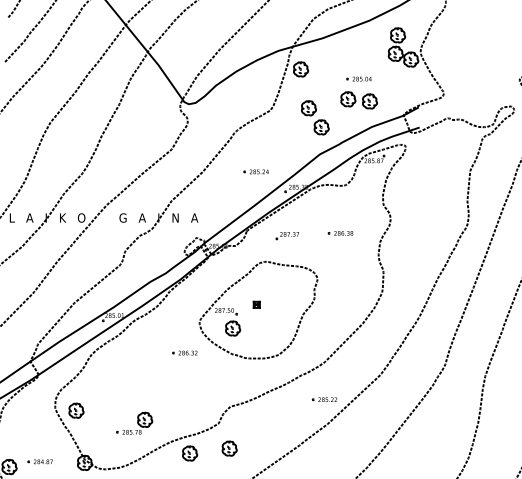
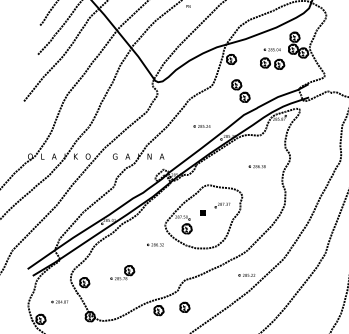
part: (359, 92) -> (272, 58), moved
part: (287, 236) -> (222, 205), moved
part: (134, 422) -> (122, 272), moved
part: (39, 461) -> (59, 301), moved

